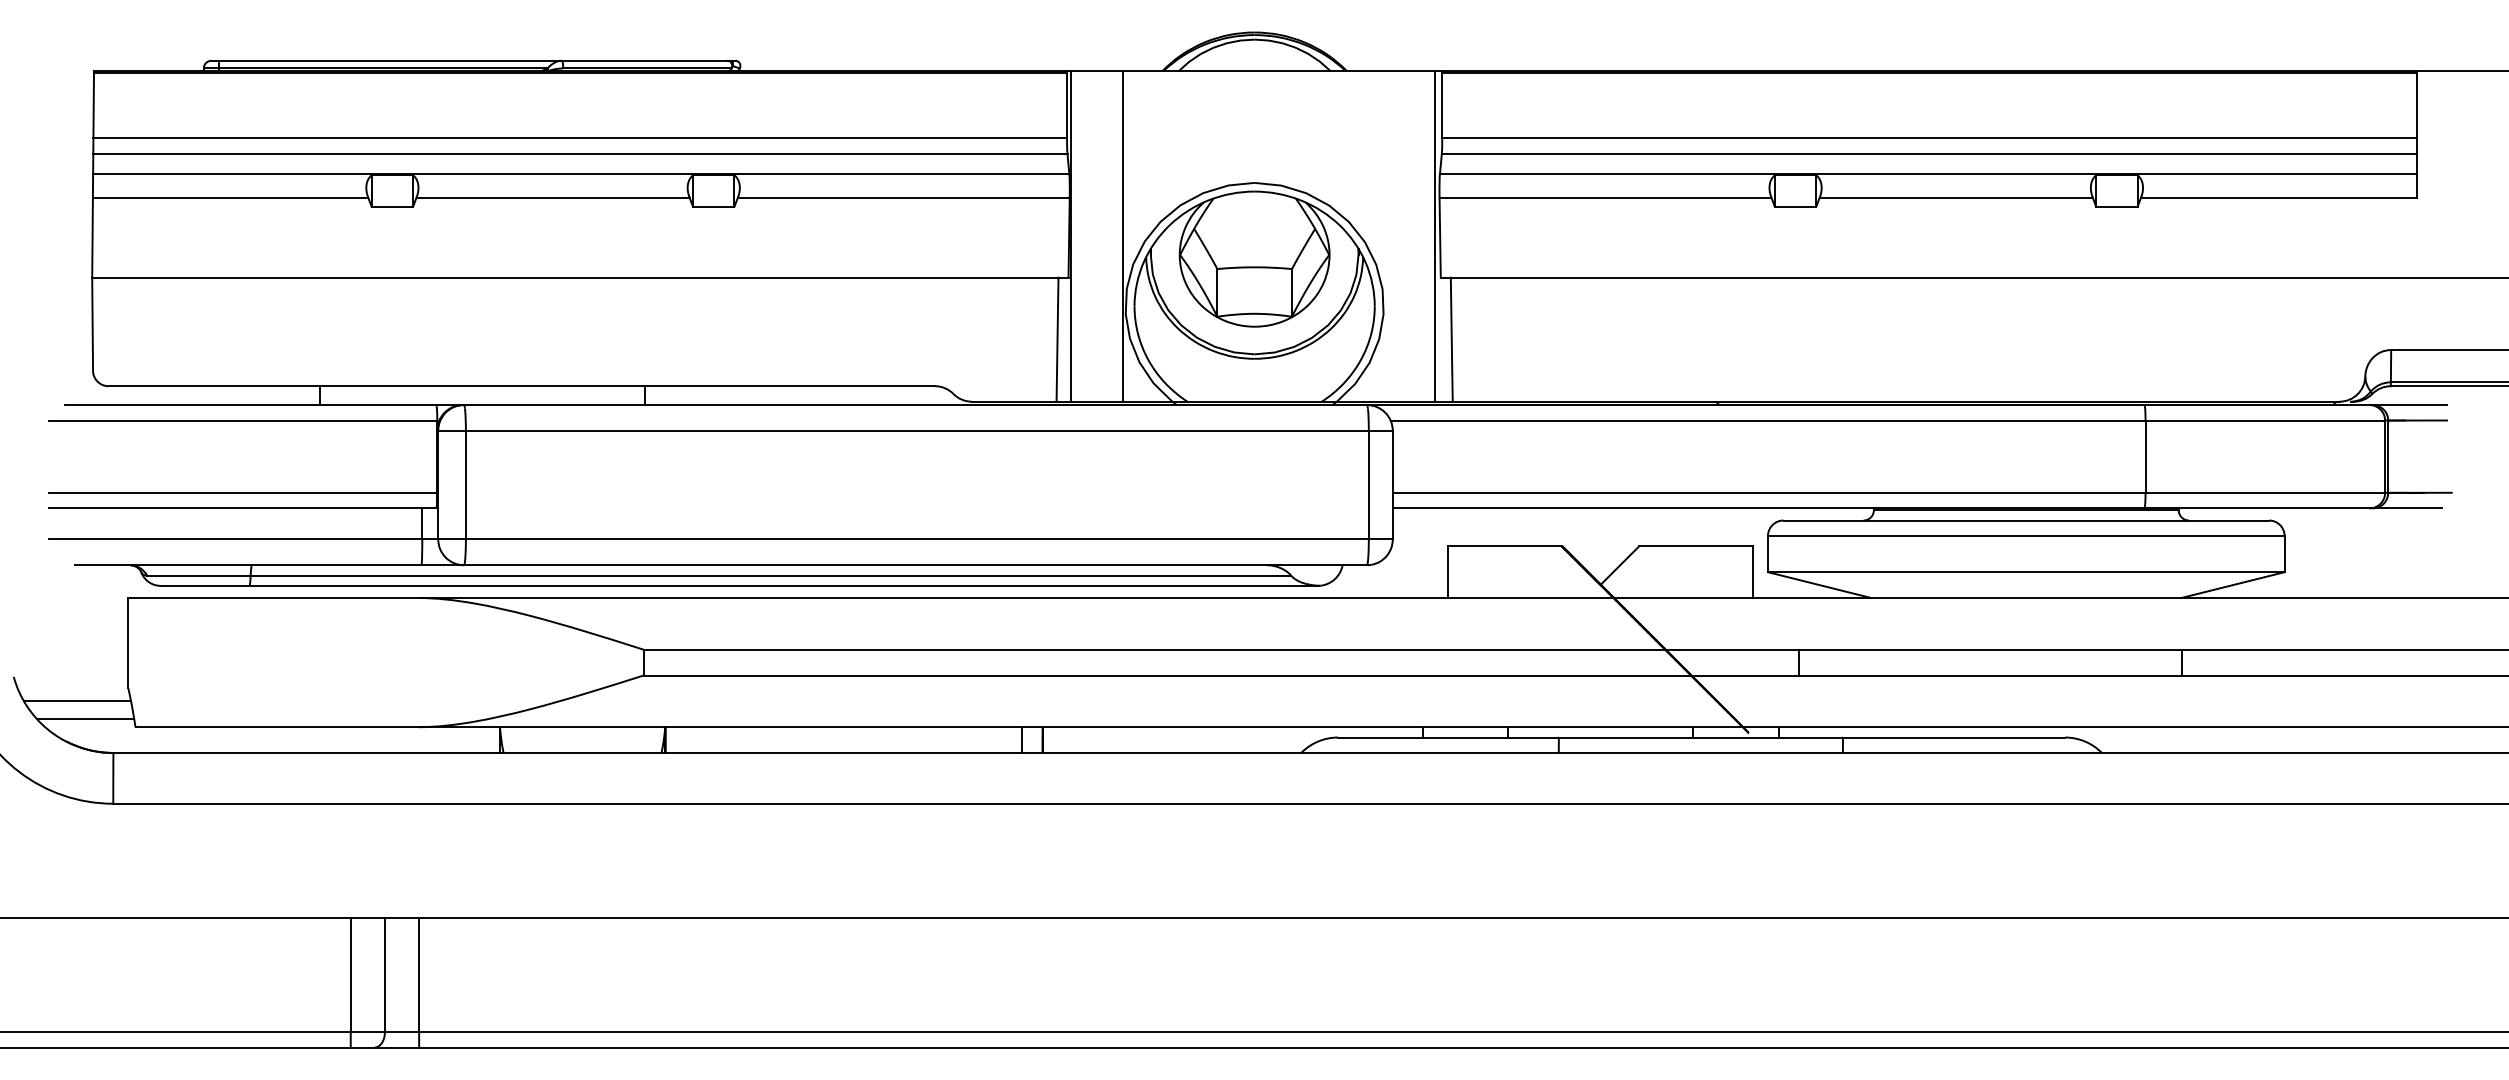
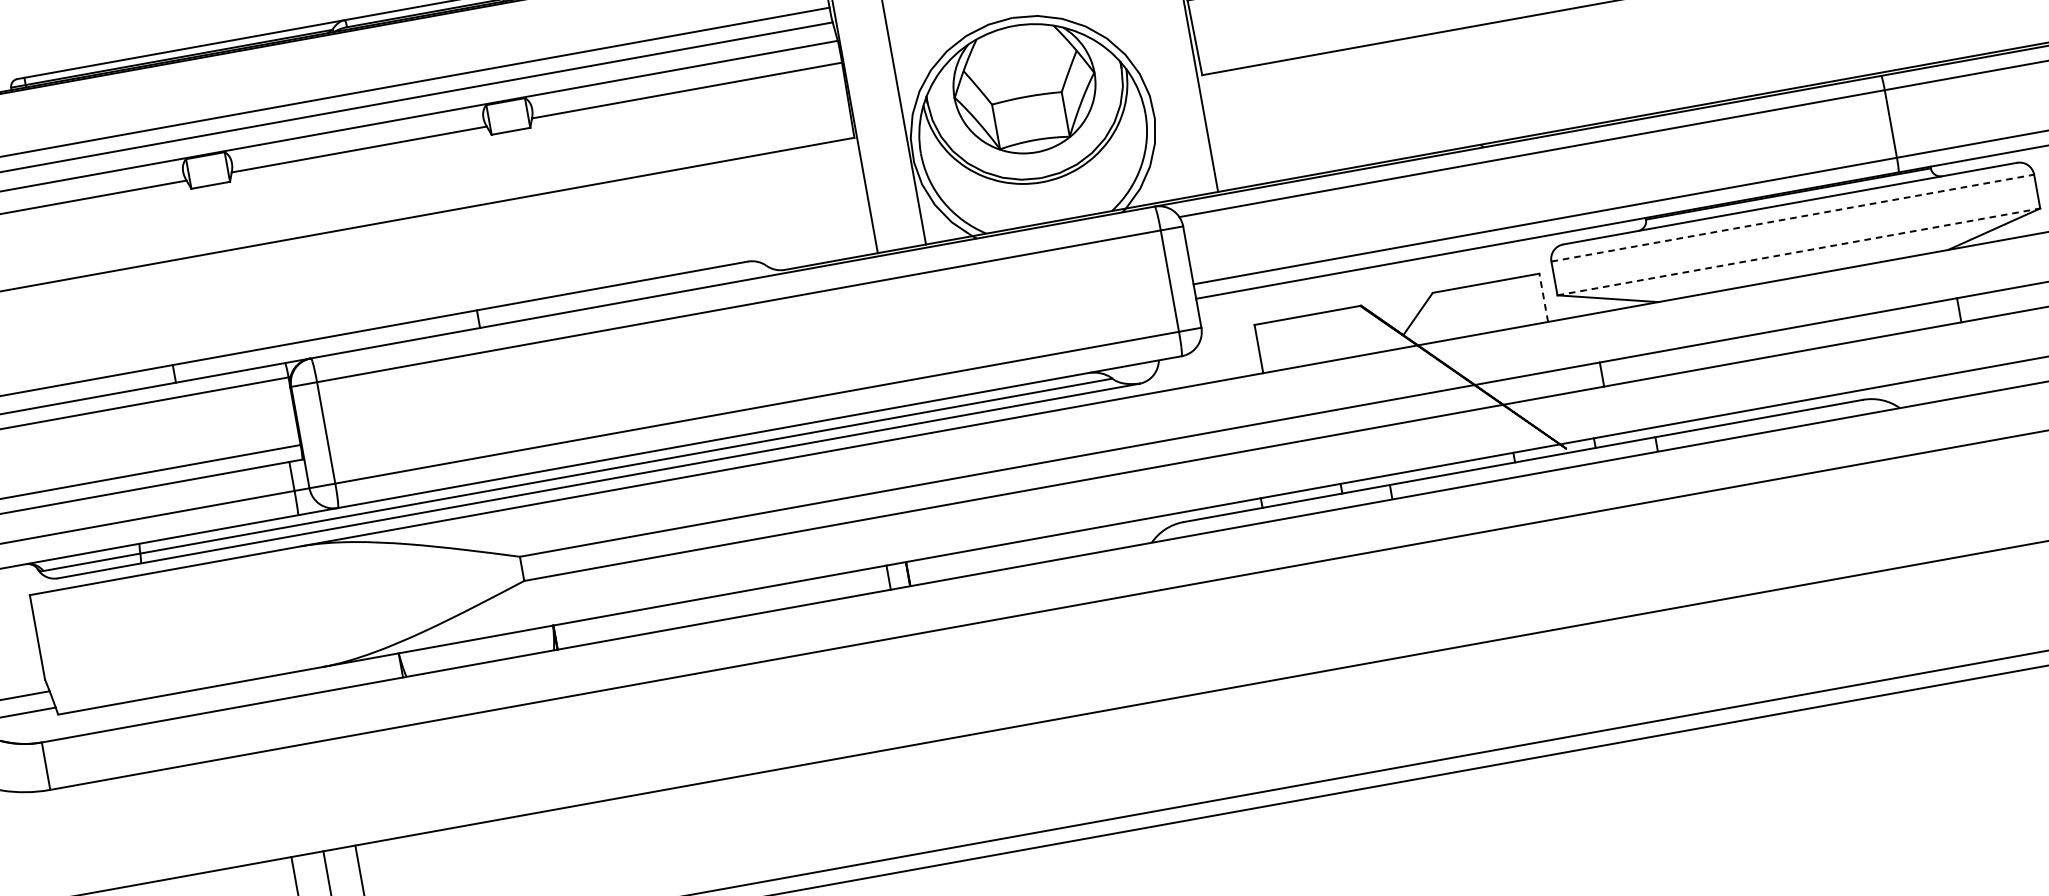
line: (1057, 339) -> (854, 197), removed
line: (1451, 339) -> (1222, 131), removed
line: (2026, 536) -> (1793, 218), solid -> dashed
line: (1753, 572) -> (1544, 298), solid -> dashed
line: (2026, 572) -> (1799, 252), solid -> dashed

